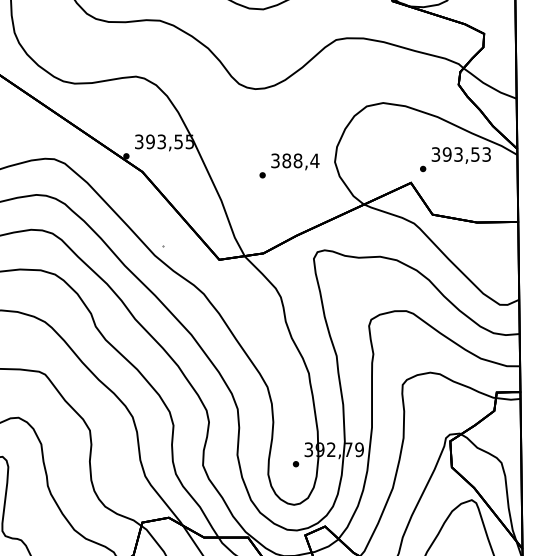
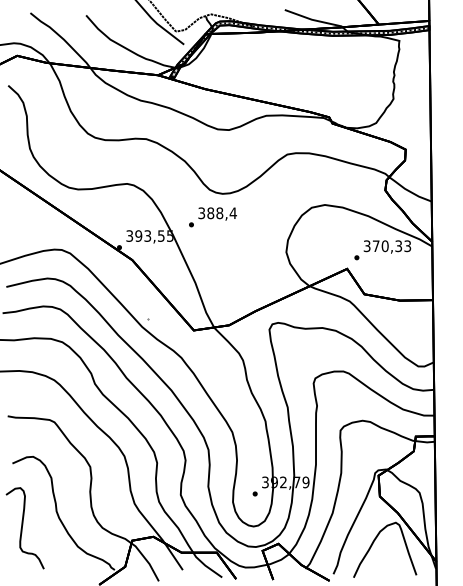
text: (460, 154) -> (386, 246), 393,53 -> 370,33
text: (288, 166) -> (212, 217), moved

